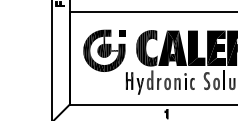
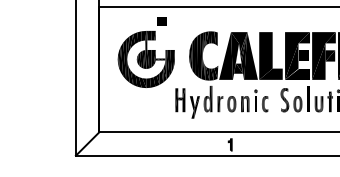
part: (121, 33) -> (161, 21), moved

